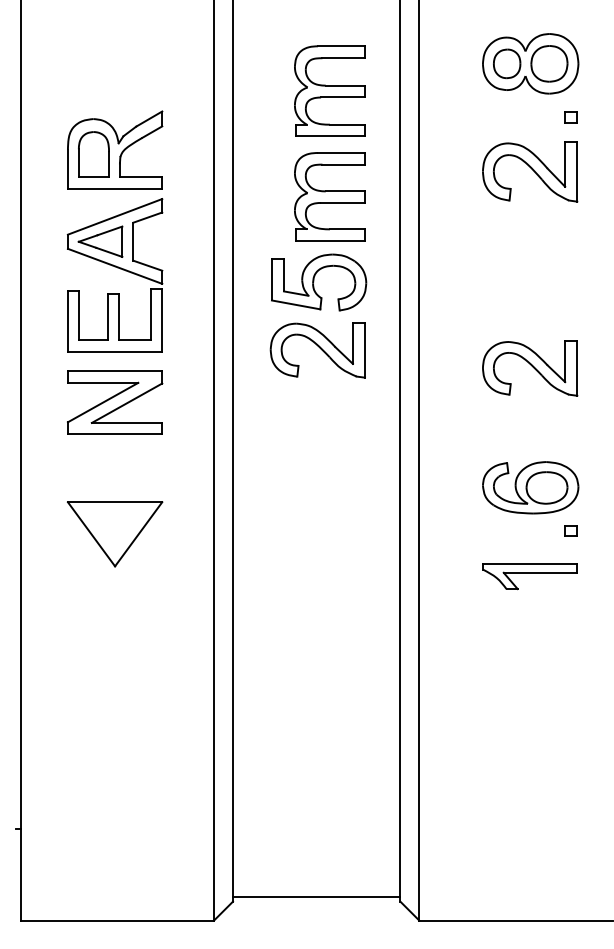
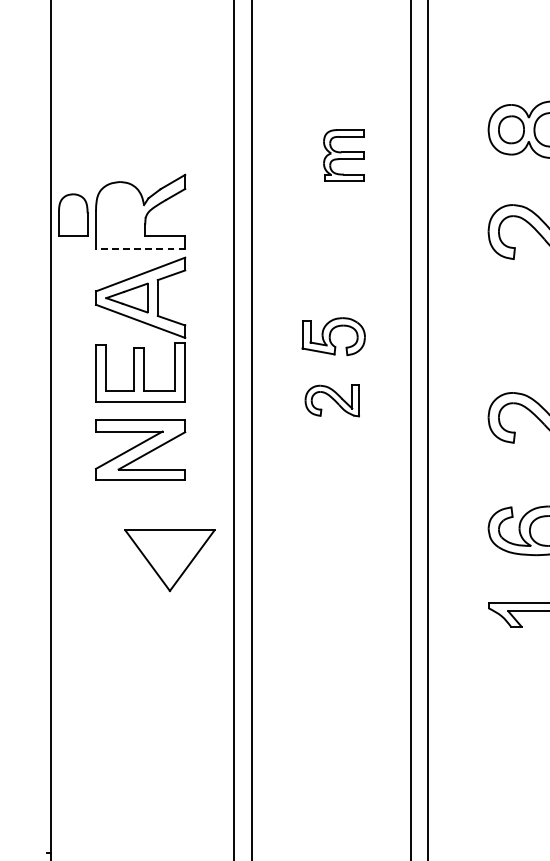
part: (329, 90) -> (343, 155), size x0.6
part: (93, 154) -> (72, 215), moved
line: (114, 189) -> (140, 248), solid -> dashed
part: (329, 196) -> (343, 255), removed
part: (319, 282) -> (334, 336), size x0.7
part: (317, 350) -> (332, 400), size x0.6
part: (114, 534) -> (169, 560), moved

